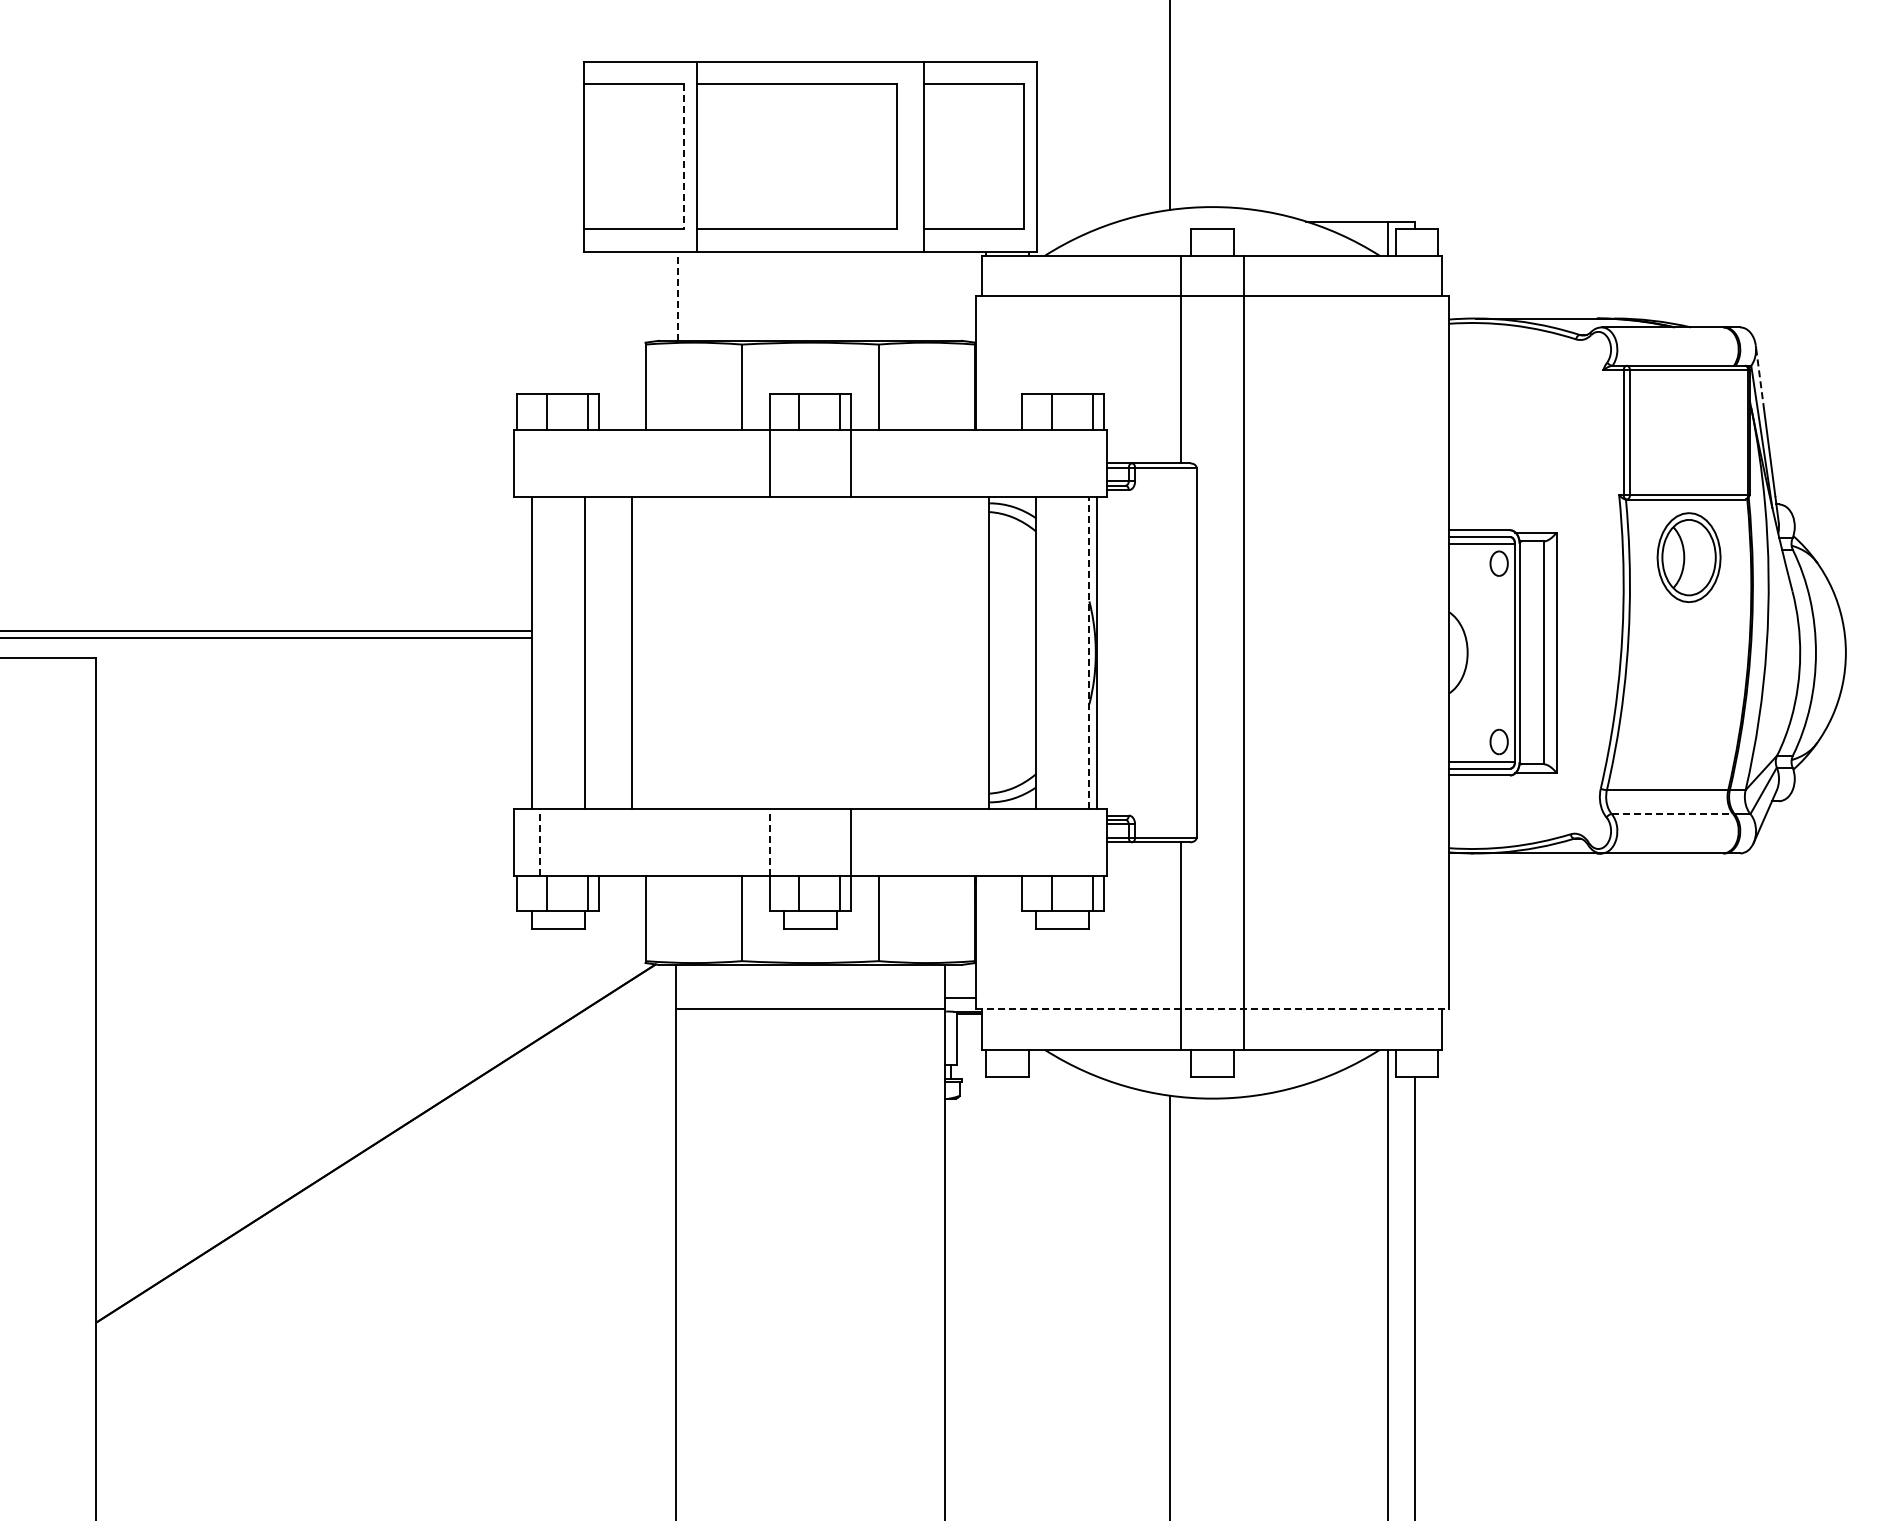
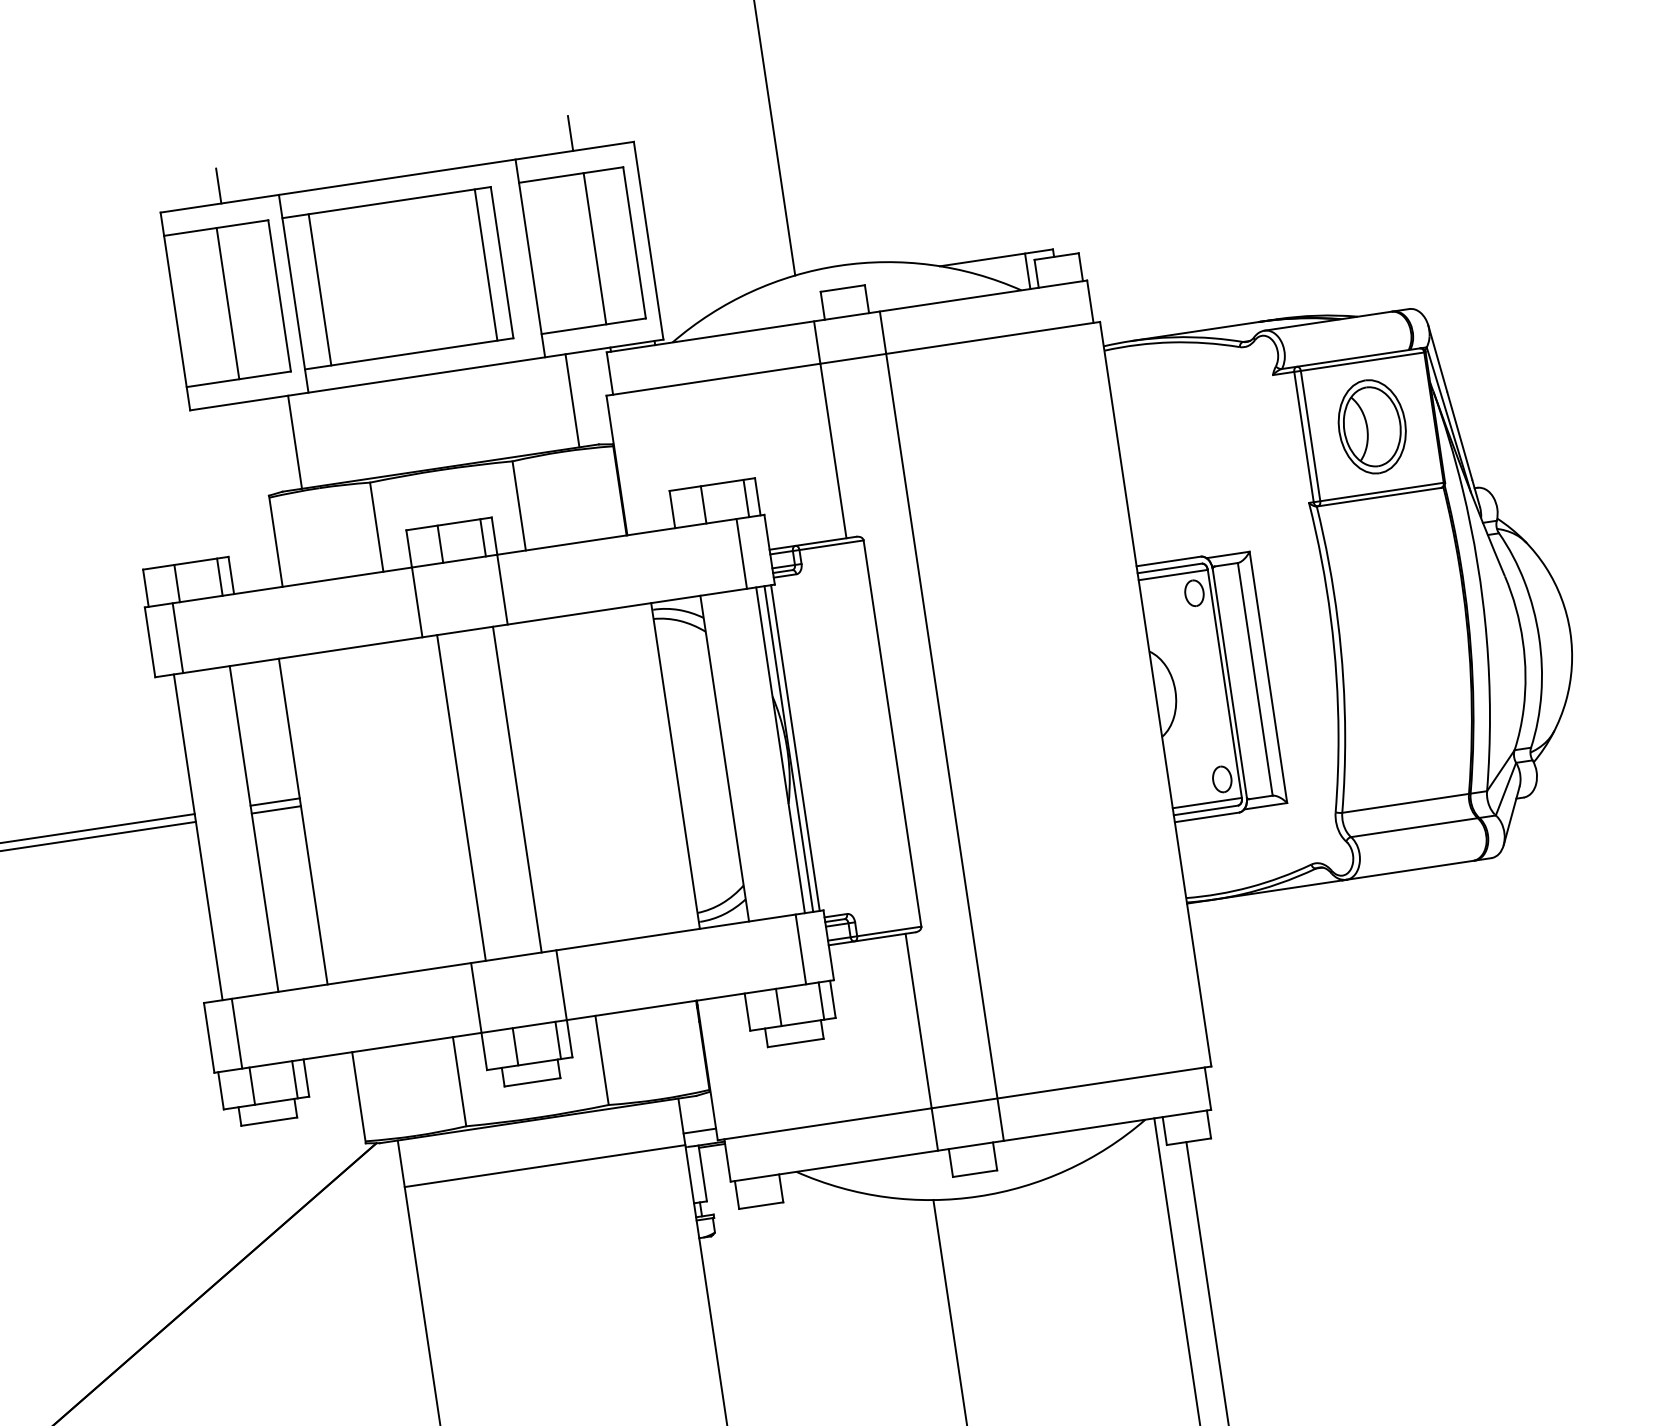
line: (641, 45) -> (218, 186), added
line: (978, 45) -> (570, 133), added
line: (634, 156) -> (228, 303), added
line: (722, 156) -> (320, 289), added
line: (881, 156) -> (486, 264), added
line: (985, 156) -> (594, 248), added
line: (683, 157) -> (279, 296), dashed -> solid
line: (943, 295) -> (572, 400), added
line: (677, 296) -> (295, 442), dashed -> solid
line: (1759, 377) -> (1437, 358), dashed -> solid
line: (540, 462) -> (177, 637), added
line: (1080, 462) -> (741, 552), added
part: (1688, 557) -> (1371, 426), moved
line: (608, 630) -> (275, 801), added
line: (608, 638) -> (276, 810), added
line: (783, 652) -> (461, 797), added
line: (837, 652) -> (517, 789), added
line: (1089, 652) -> (780, 749), dashed -> solid
line: (1103, 652) -> (795, 747), added
line: (1672, 814) -> (1414, 828), dashed -> solid
line: (540, 841) -> (237, 1032), dashed -> solid
line: (769, 841) -> (476, 997), dashed -> solid
line: (1080, 841) -> (800, 948), added
line: (1212, 1009) -> (964, 1103), dashed -> solid

